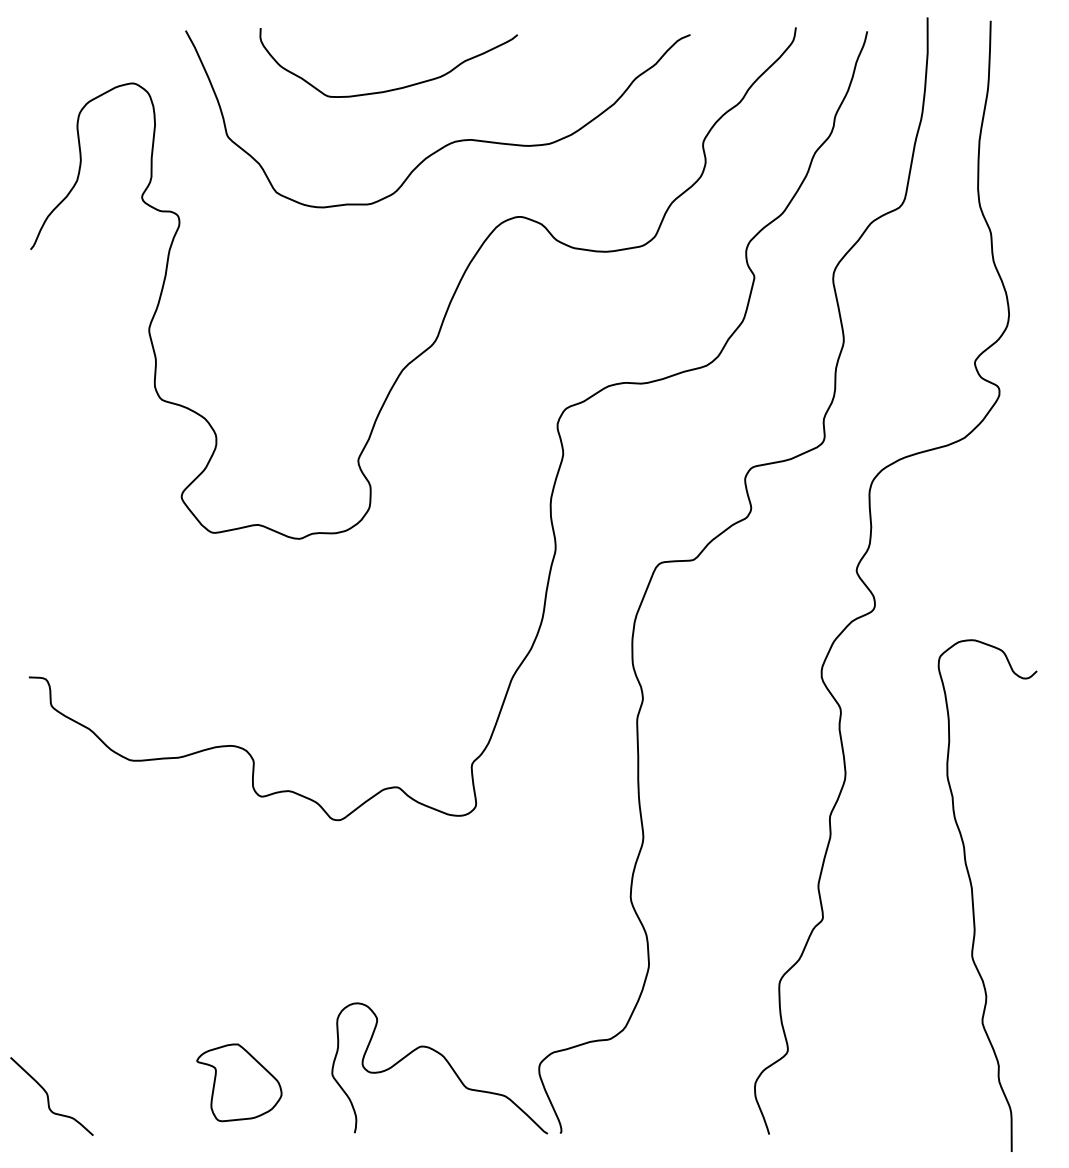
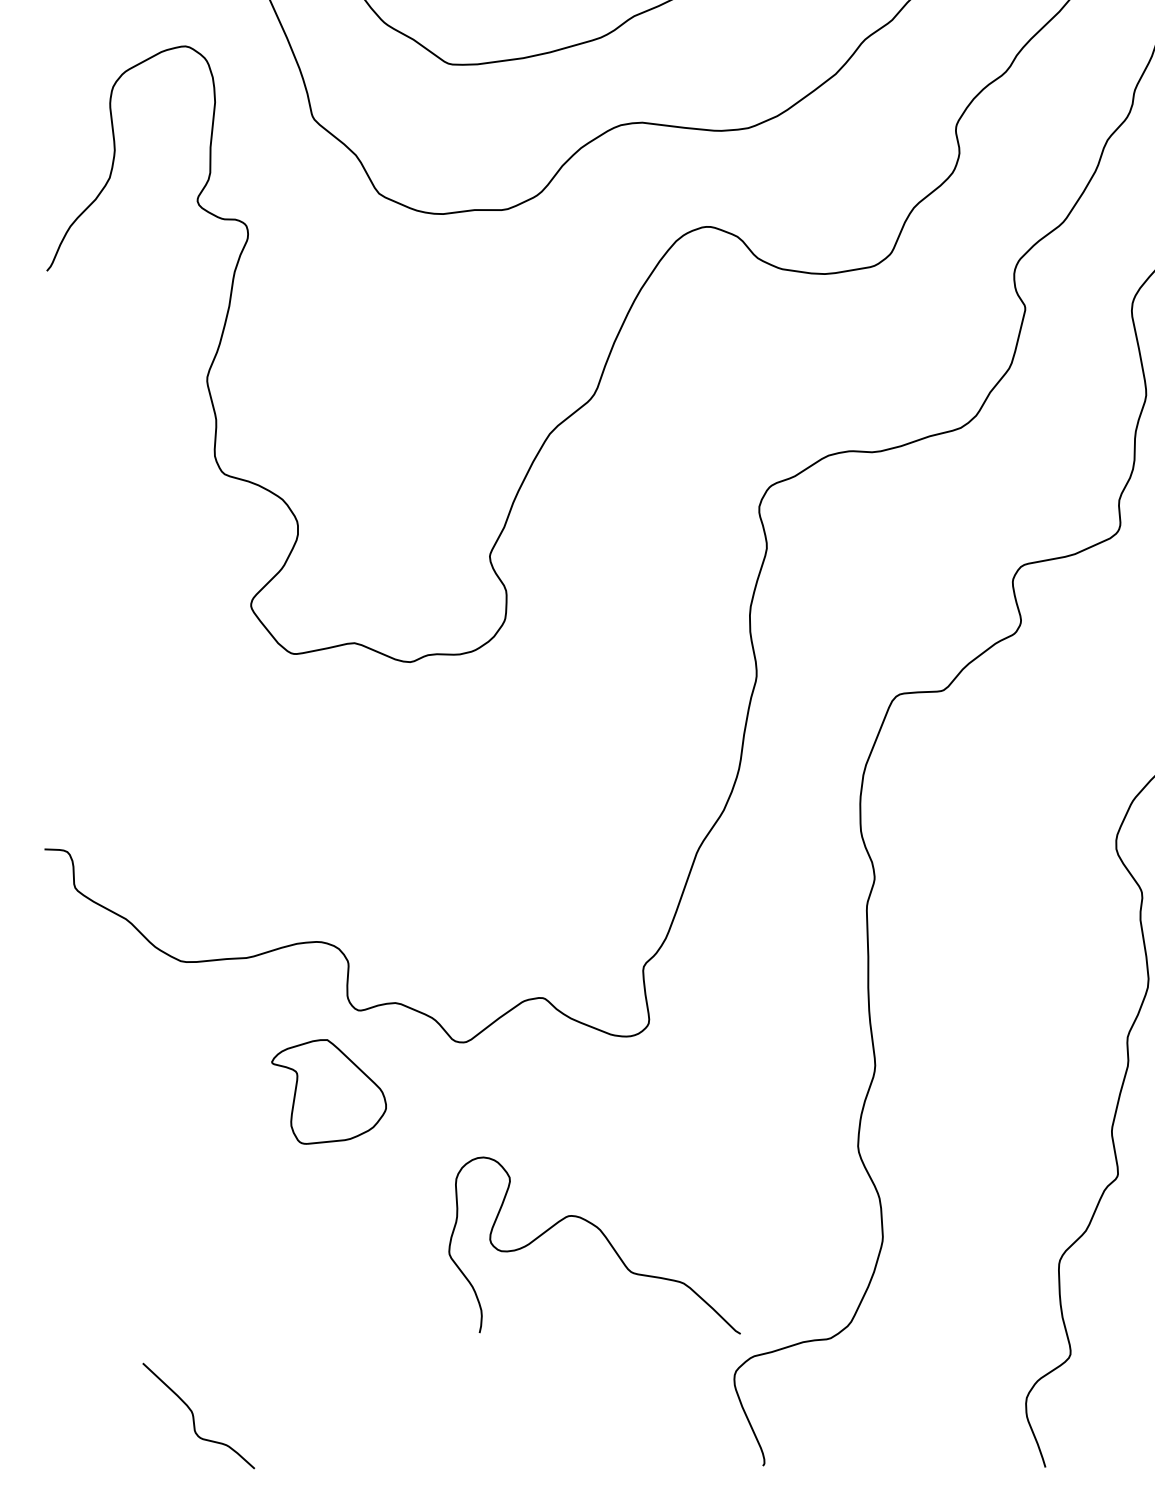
curve: (447, 1063) -> (605, 1238), moved
part: (239, 1082) -> (329, 1091), moved
curve: (48, 1096) -> (194, 1415), moved

